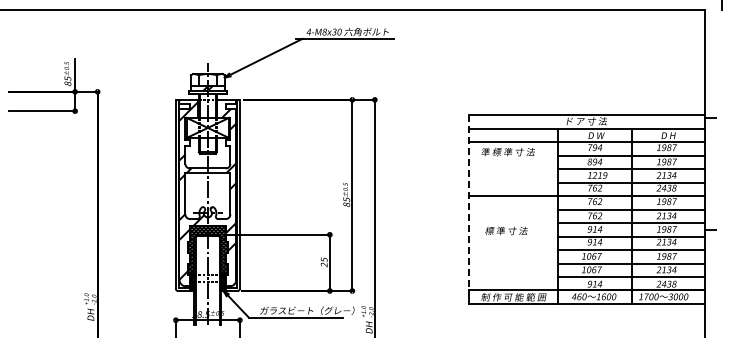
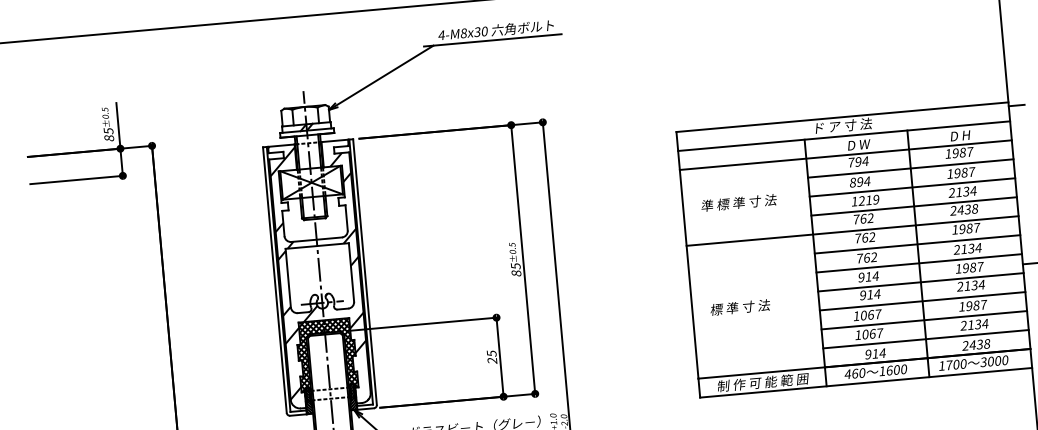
text: (507, 152) -> (738, 203), moved
line: (468, 202) -> (687, 254), dashed -> solid
text: (506, 230) -> (740, 306), moved

